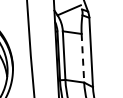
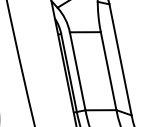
line: (82, 58) -> (107, 71), dashed -> solid

